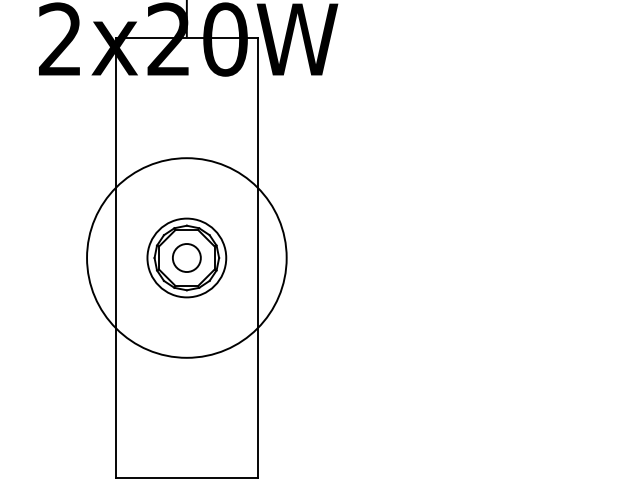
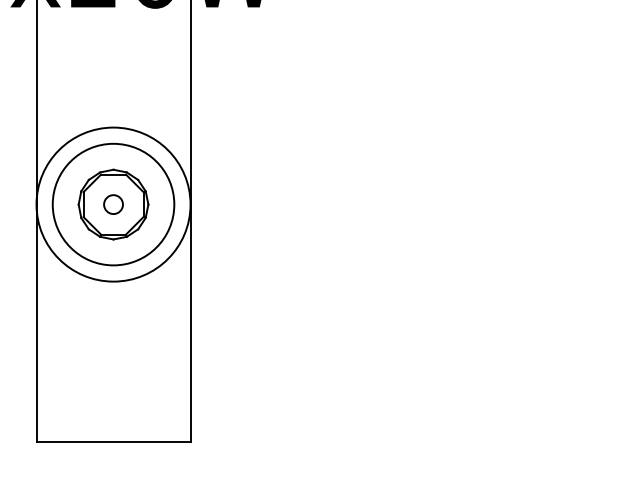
circle: (186, 257) -> (113, 204), size x0.62
circle: (186, 257) -> (113, 204), size x0.71
circle: (186, 257) -> (113, 204), size x1.43

